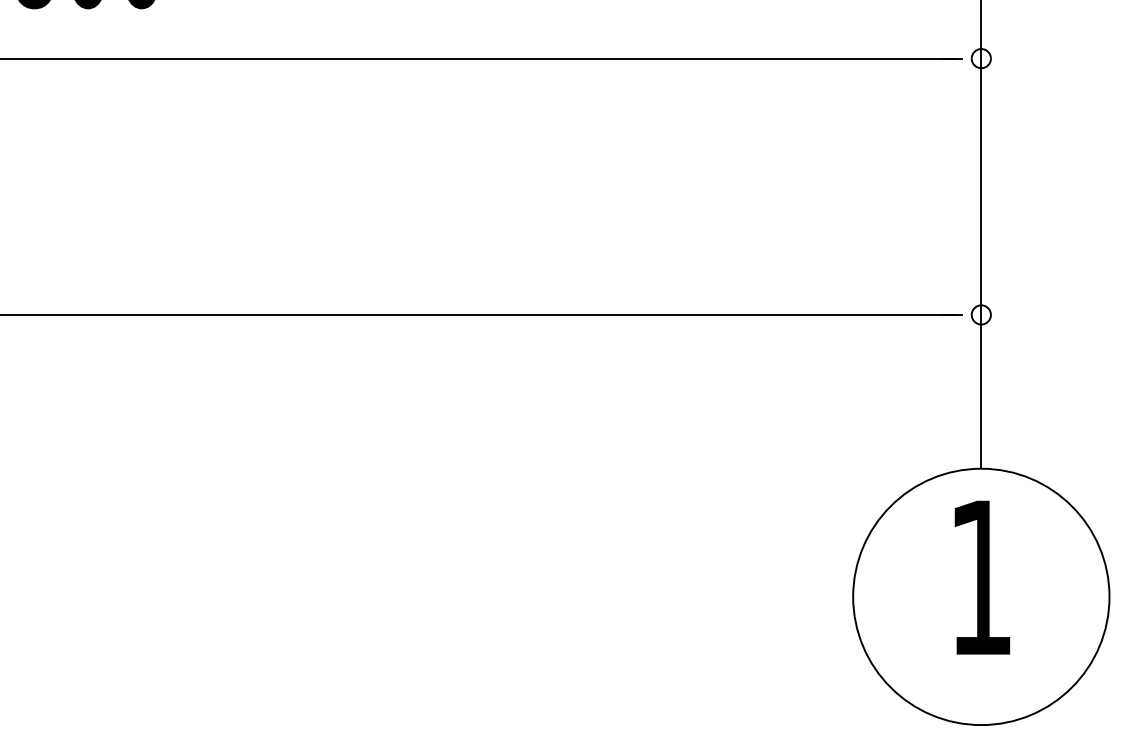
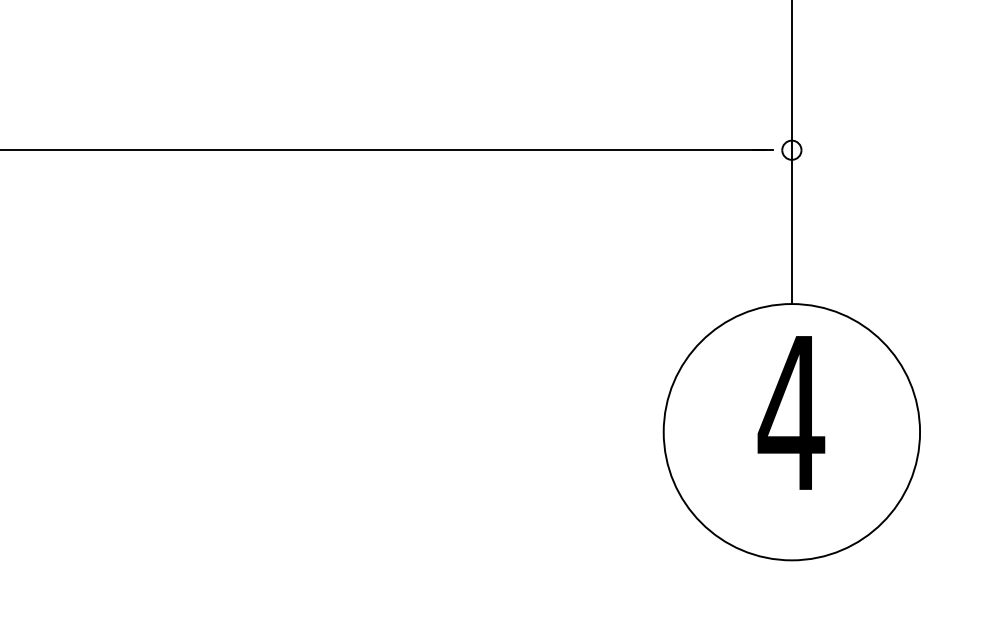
text: (980, 577) -> (791, 412), 1 -> 4

